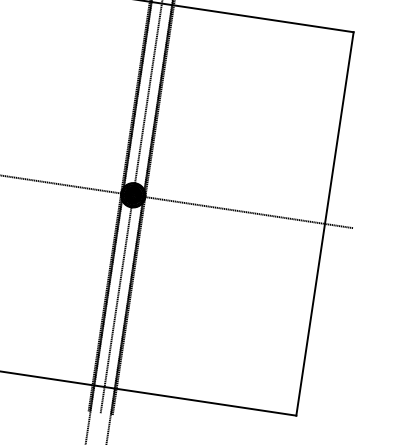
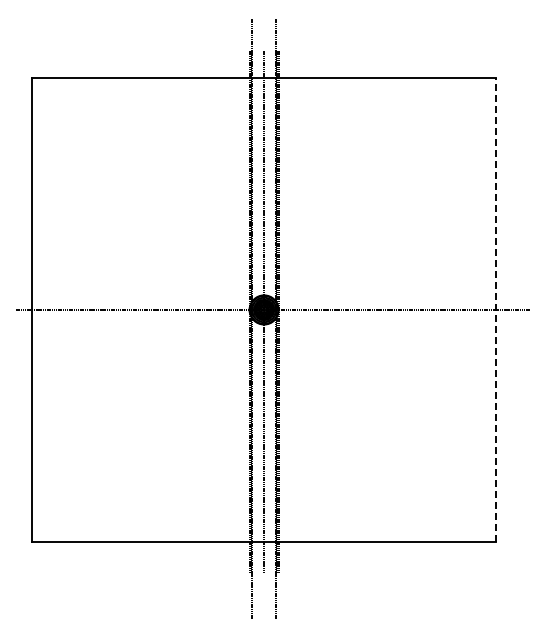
line: (324, 223) -> (495, 309), solid -> dashed

